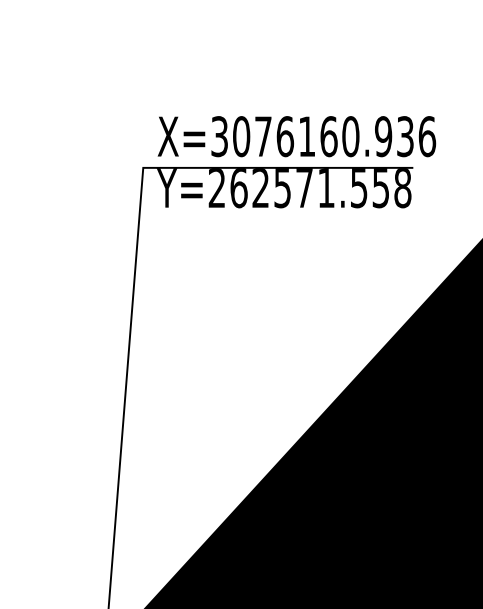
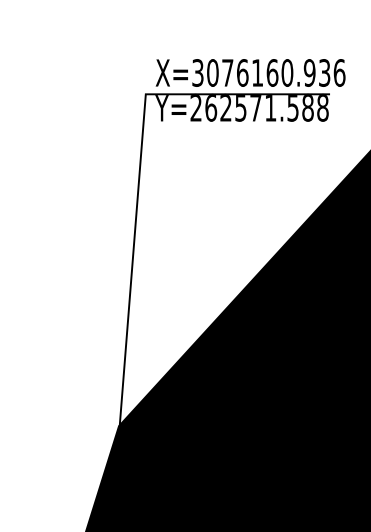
text: (380, 188) -> (307, 108), Y=262571.558 -> Y=262571.588

